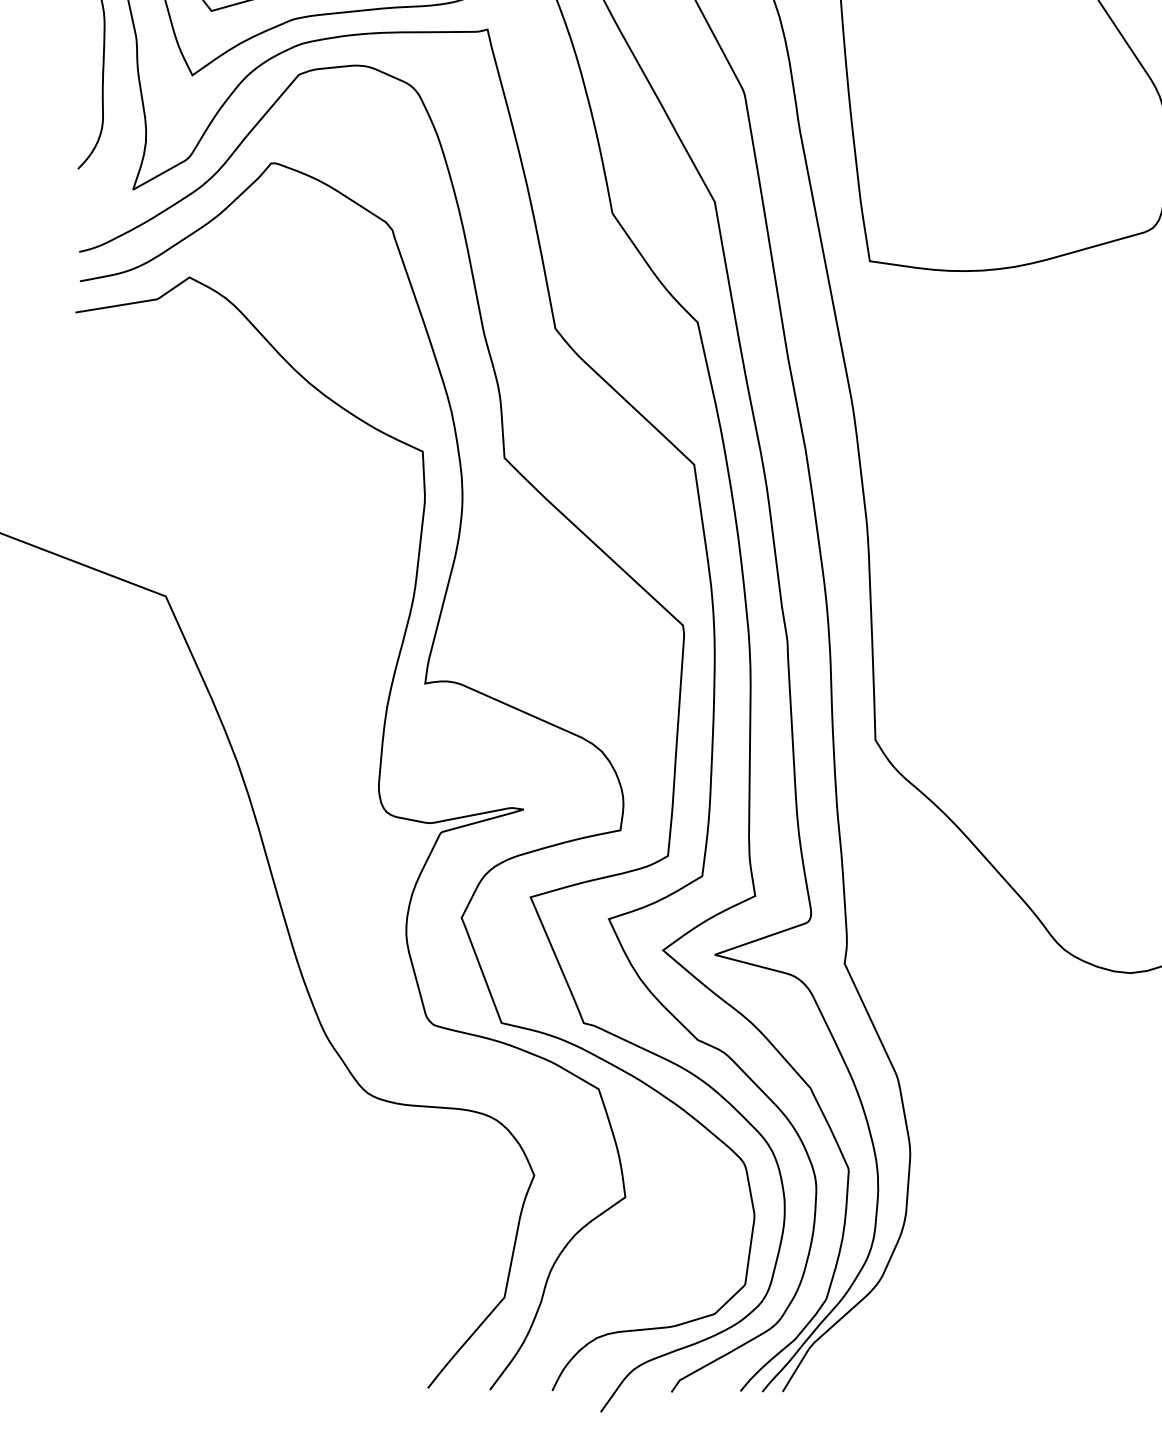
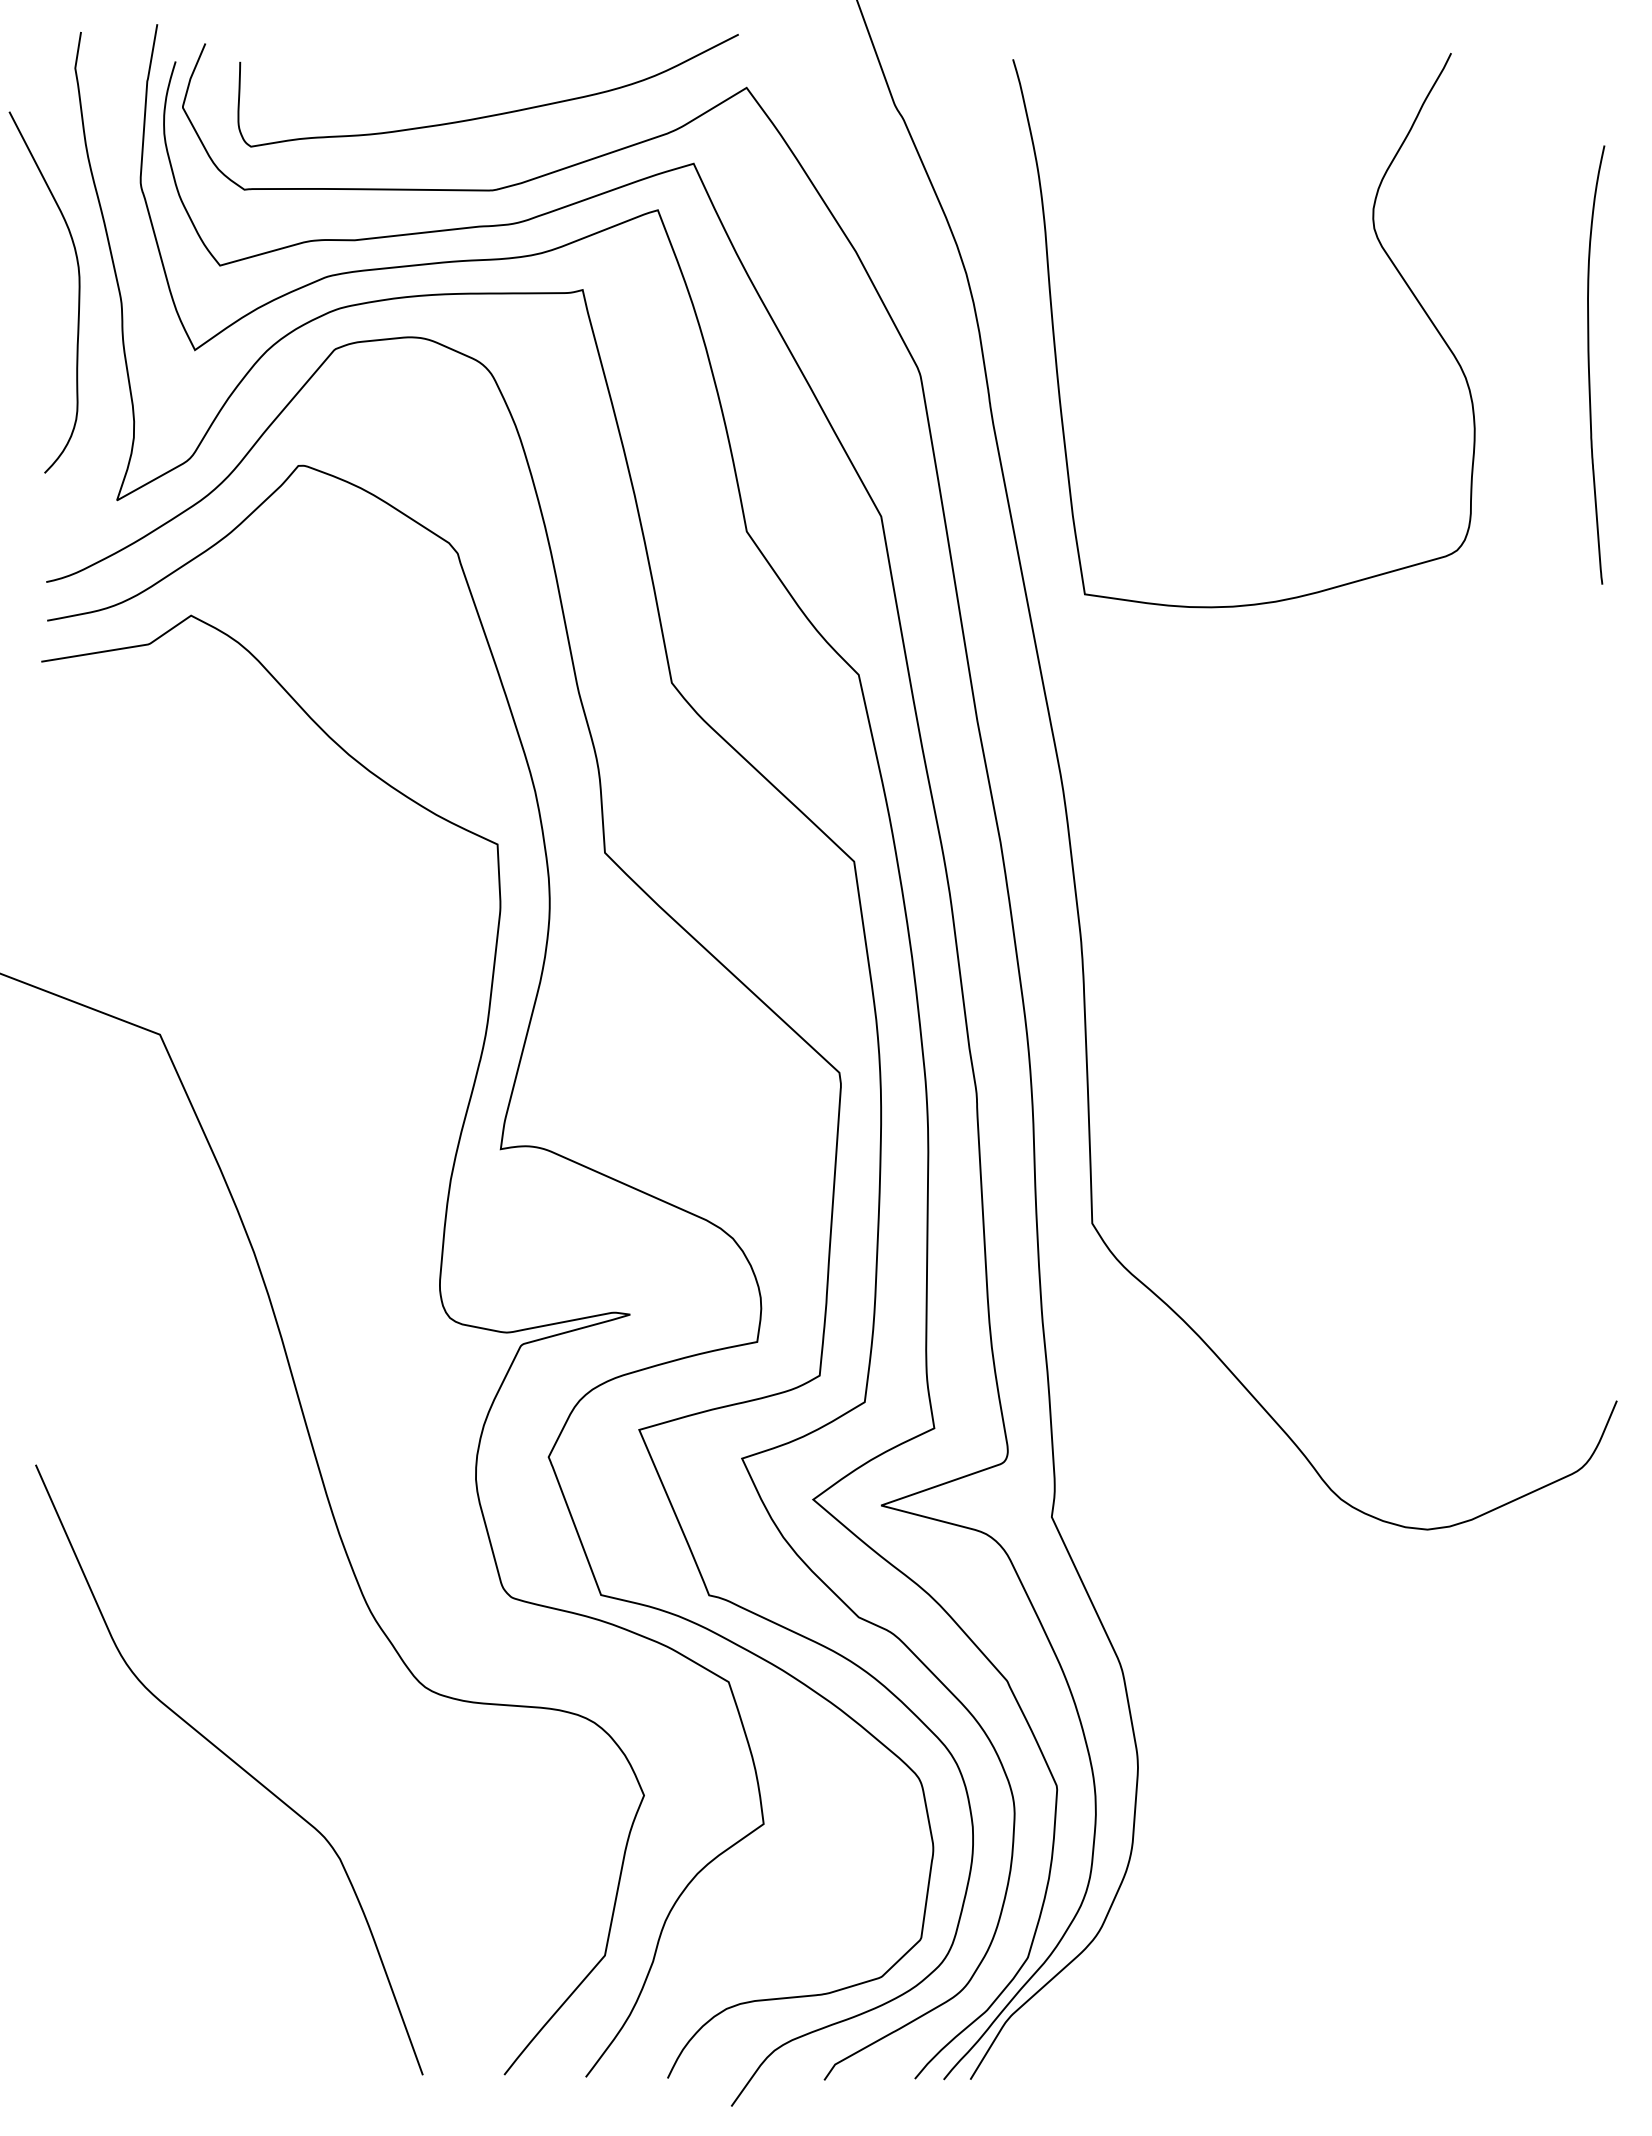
curve: (222, 1151) -> (234, 1763), added

